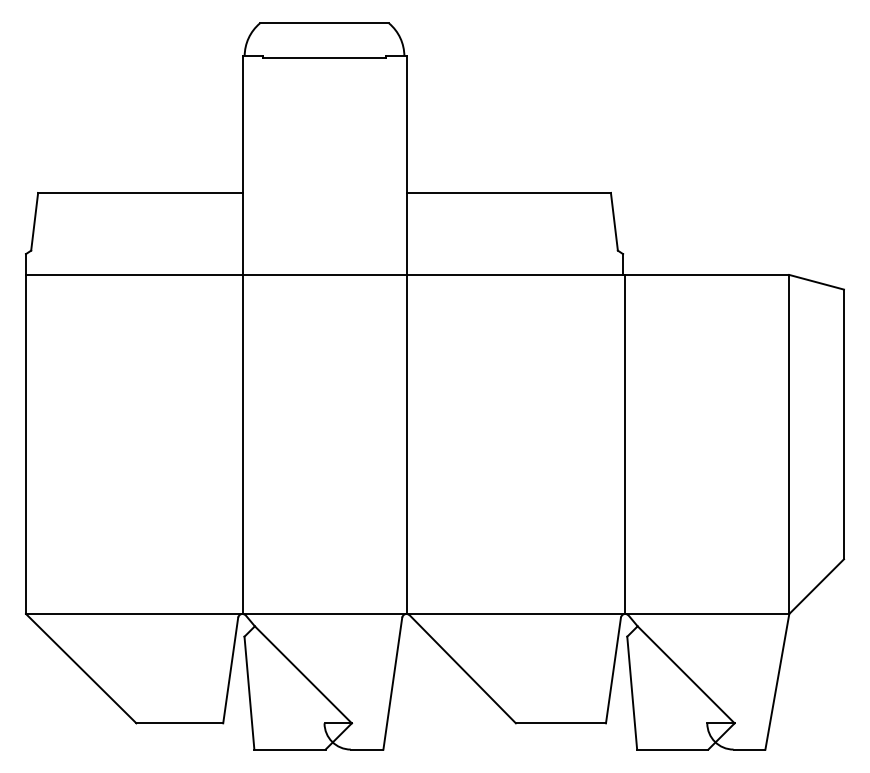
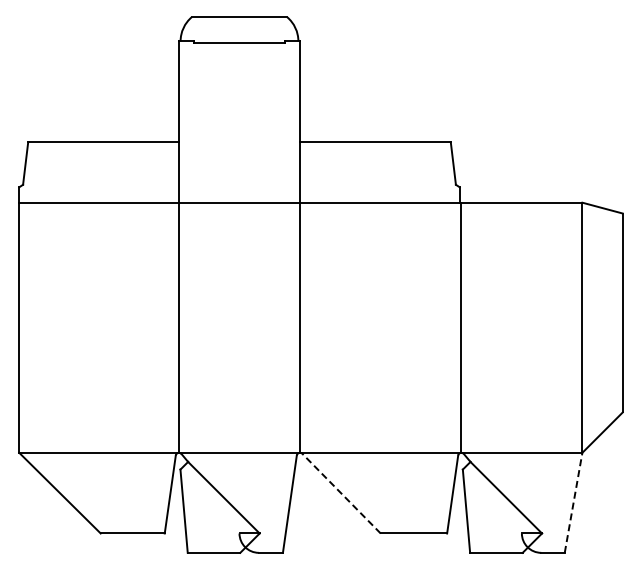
line: (462, 669) -> (341, 493), solid -> dashed
line: (777, 681) -> (573, 502), solid -> dashed

